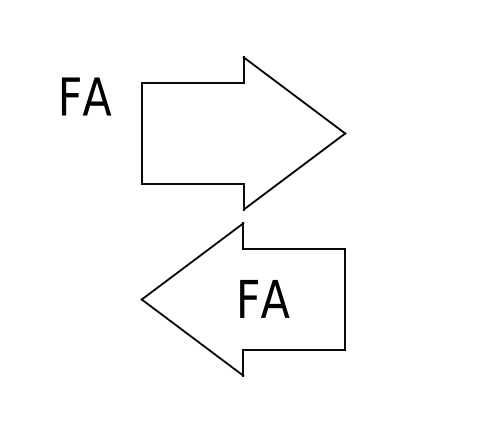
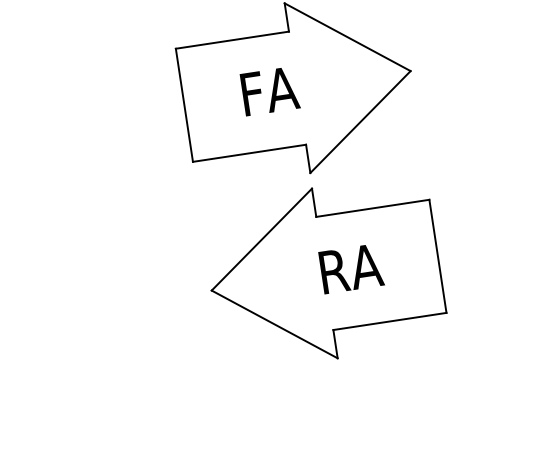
text: (86, 96) -> (270, 91), moved
text: (269, 298) -> (354, 267), FA -> RA

